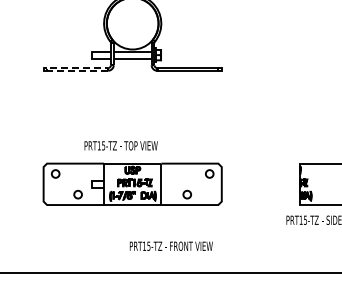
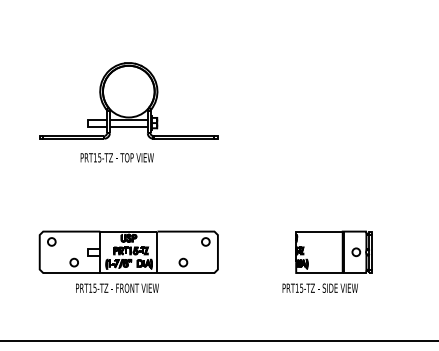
line: (47, 68) -> (43, 136), dashed -> solid
text: (120, 145) -> (116, 157), moved
text: (171, 245) -> (117, 287), moved

